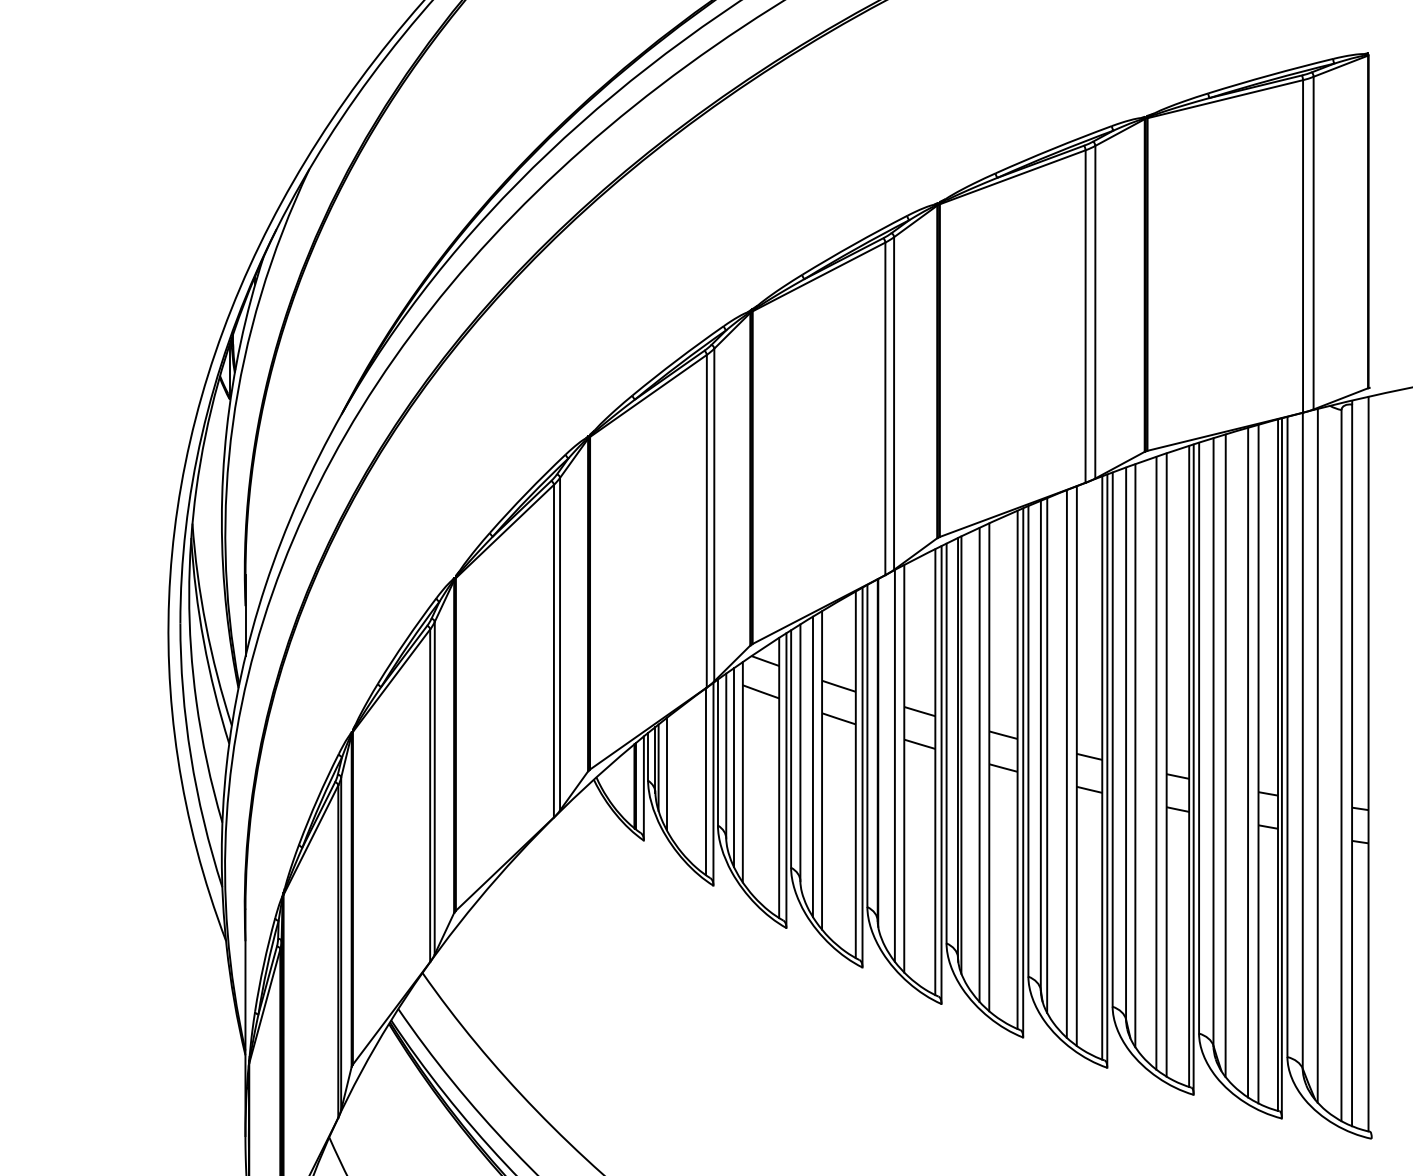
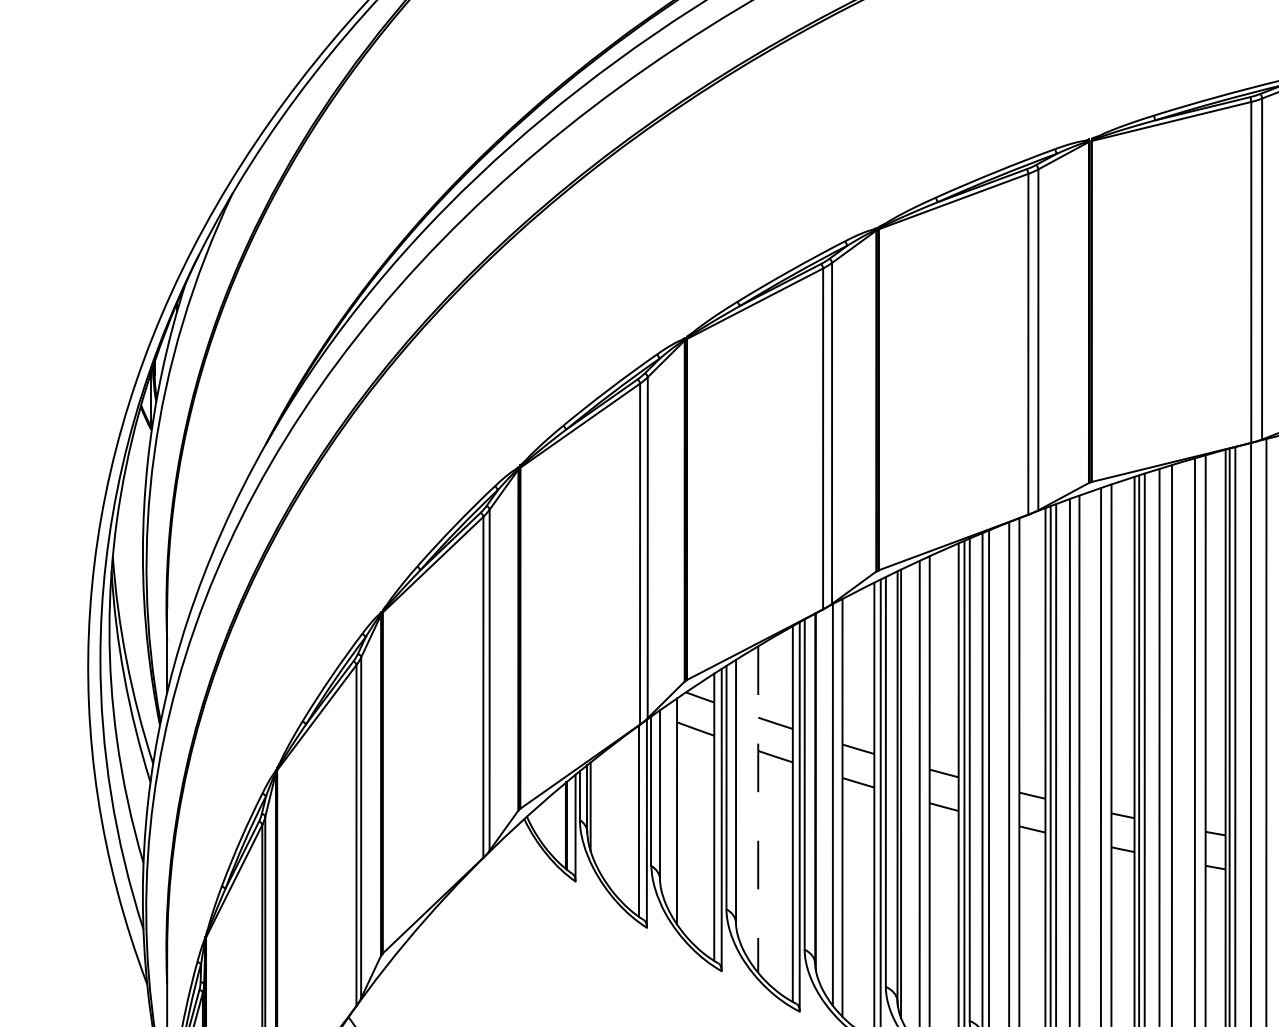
line: (812, 766) -> (748, 805), removed
line: (734, 767) -> (668, 806), removed
line: (822, 770) -> (758, 809), solid -> dashed
line: (666, 773) -> (598, 812), removed

